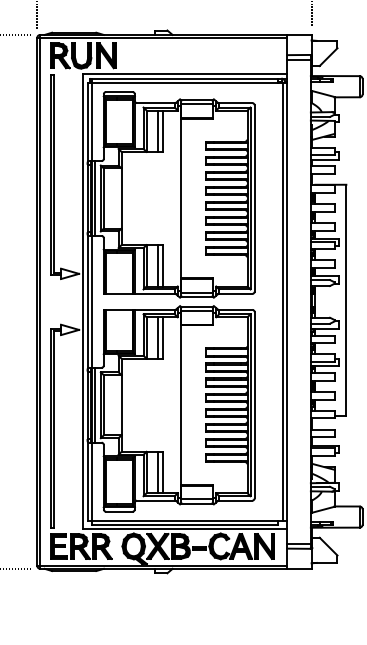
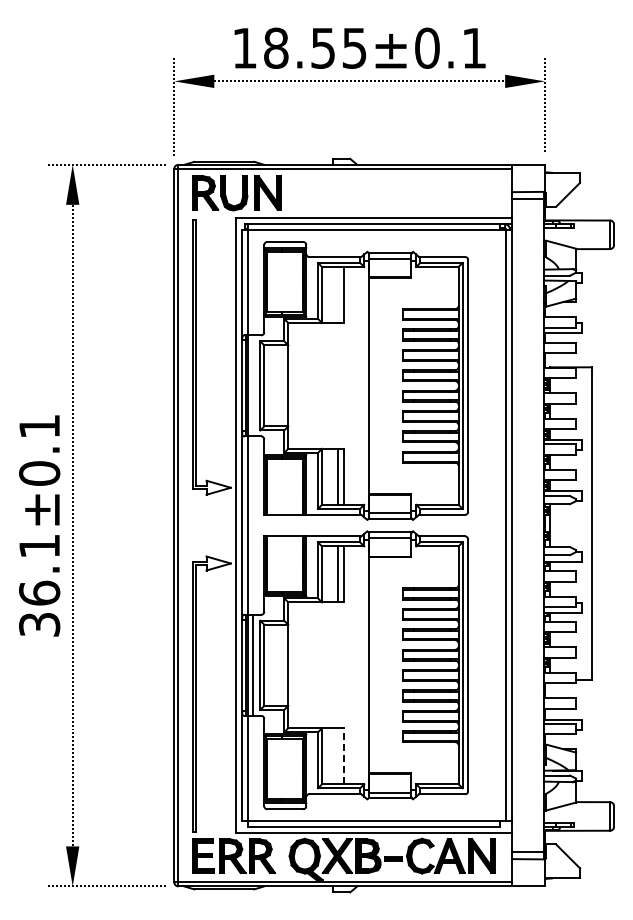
line: (158, 130) -> (338, 294), removed
line: (95, 198) -> (252, 385), removed
line: (158, 472) -> (338, 756), removed
line: (163, 472) -> (344, 756), solid -> dashed

